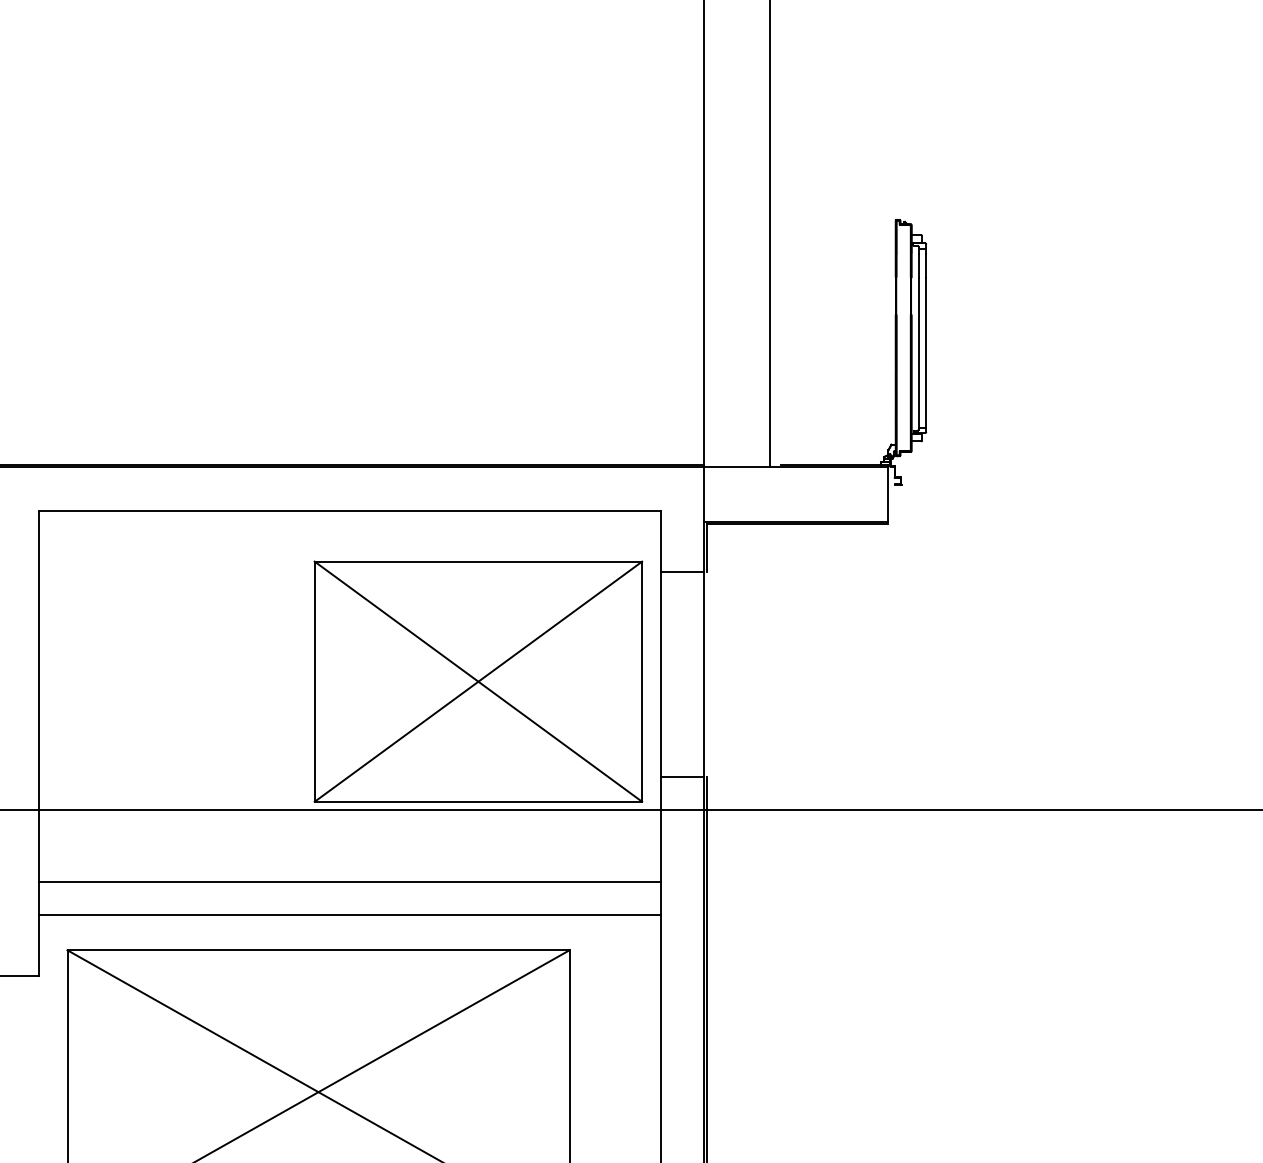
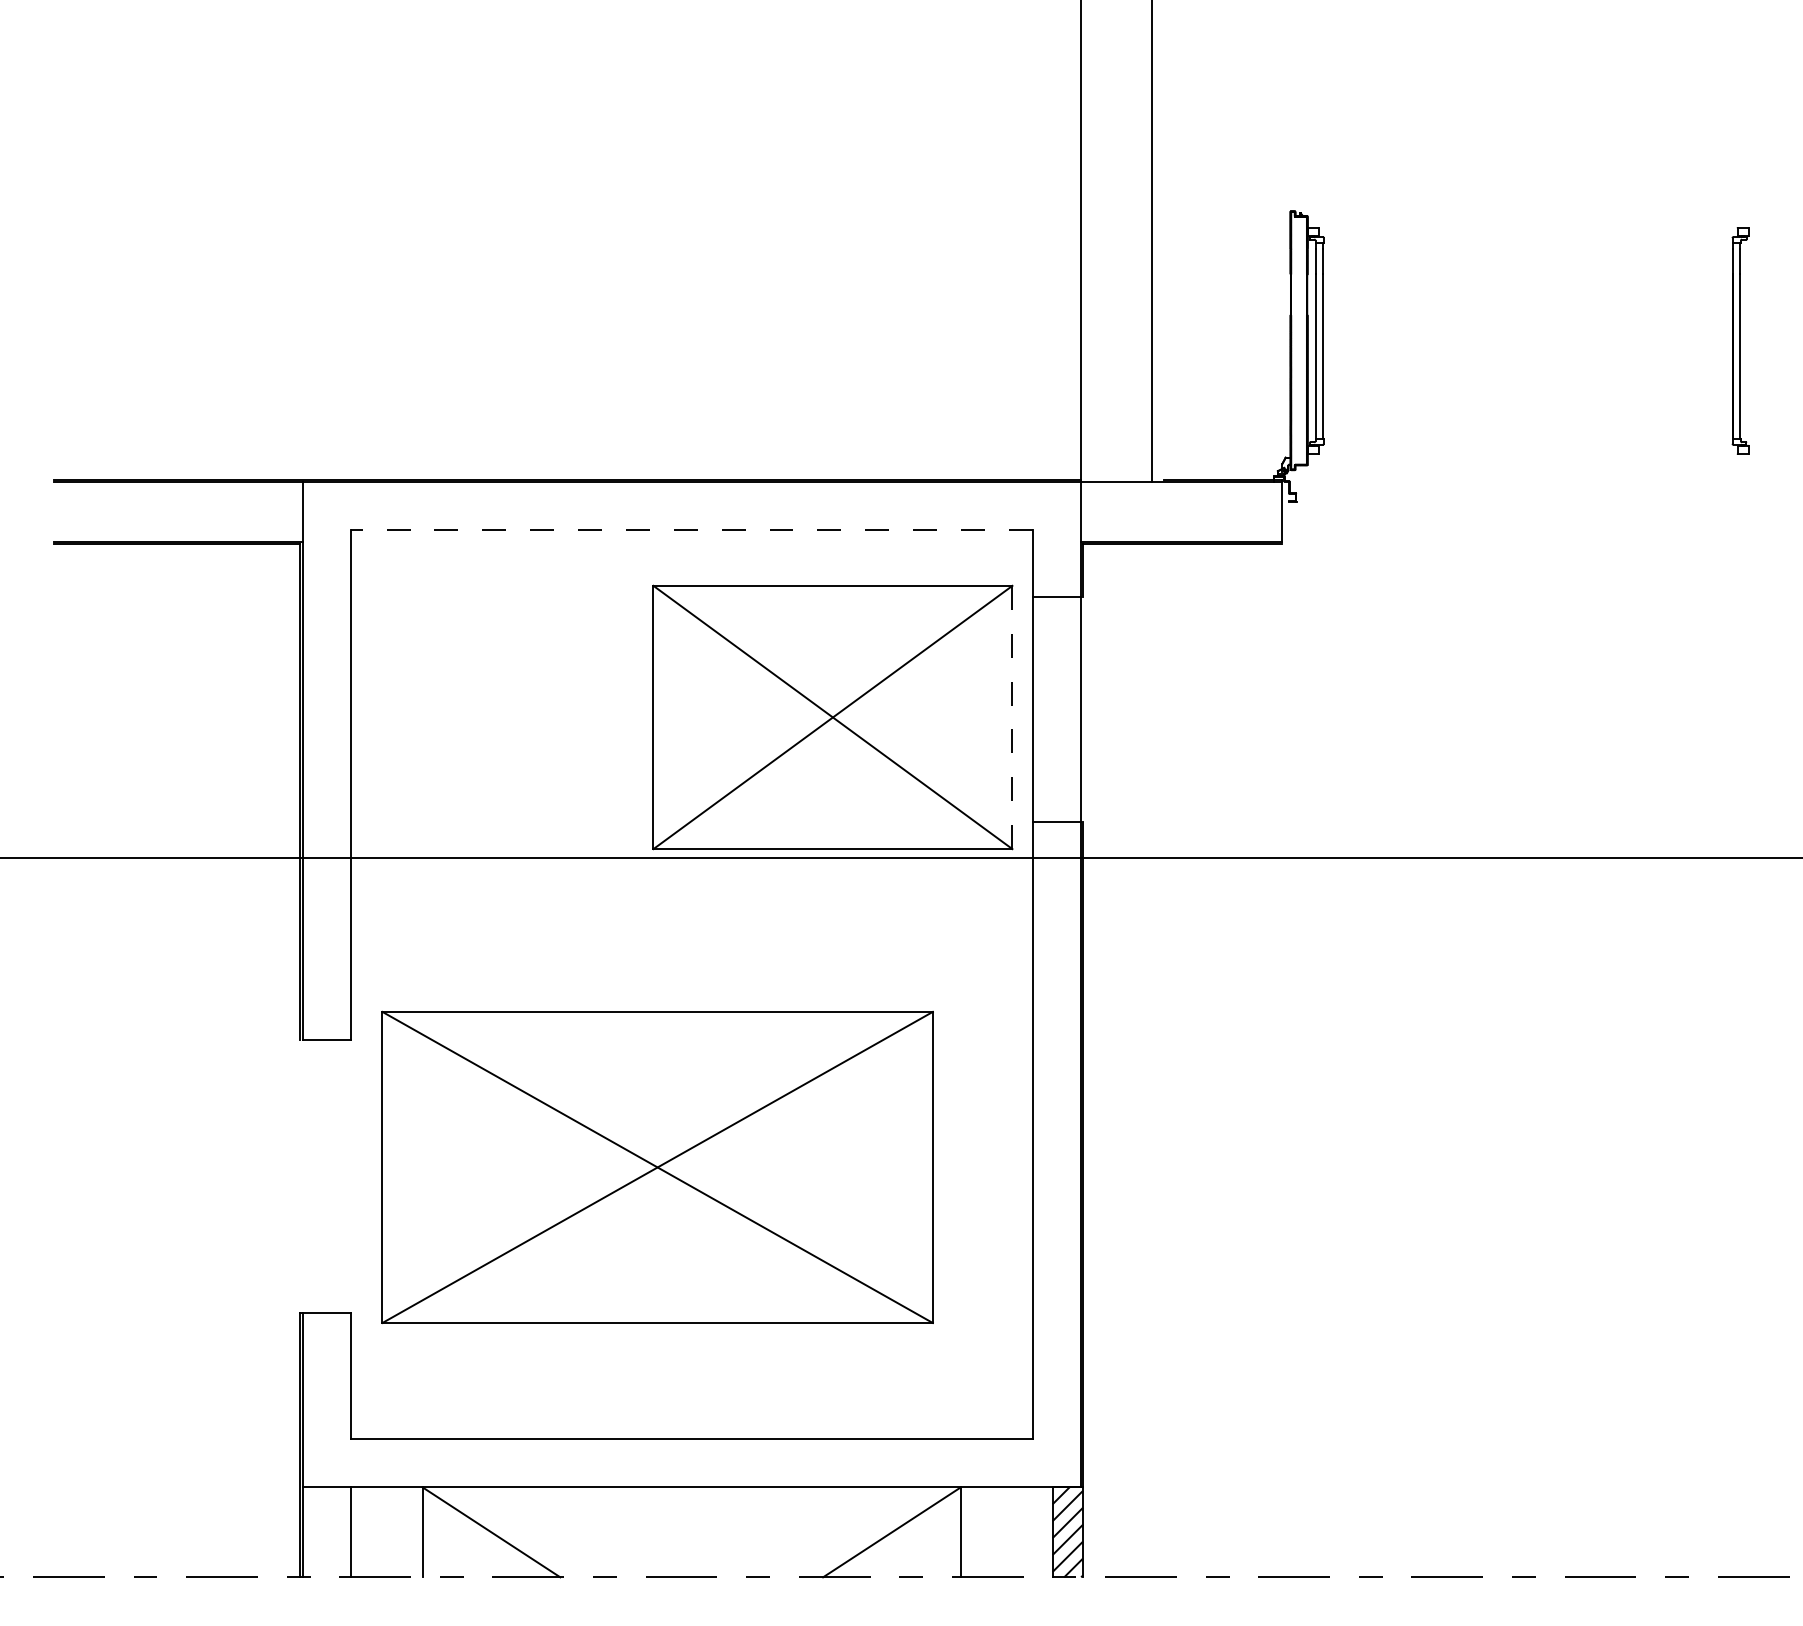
line: (349, 511) -> (691, 530), solid -> dashed
line: (642, 681) -> (1012, 717), solid -> dashed
line: (349, 881) -> (691, 936), removed
line: (349, 914) -> (691, 972), removed

